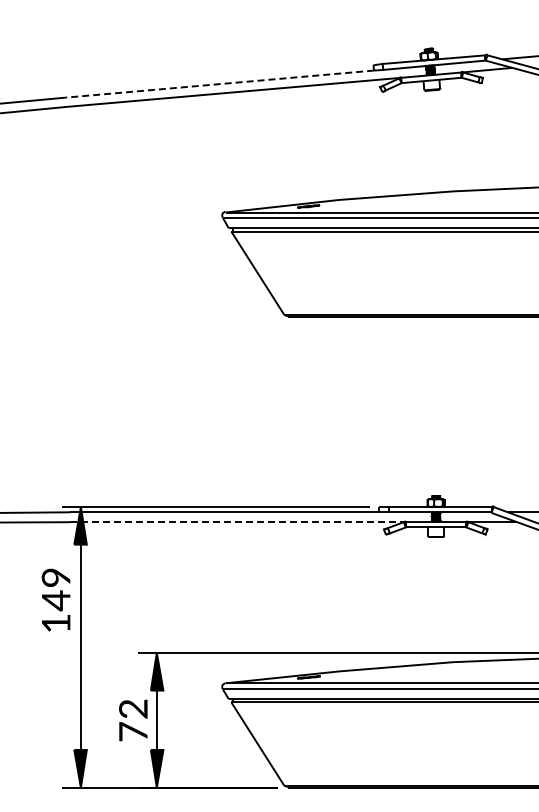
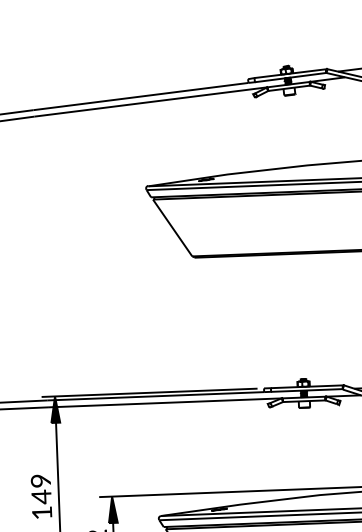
line: (219, 84) -> (140, 96), dashed -> solid
line: (238, 522) -> (165, 403), dashed -> solid
text: (55, 599) -> (41, 496), moved

